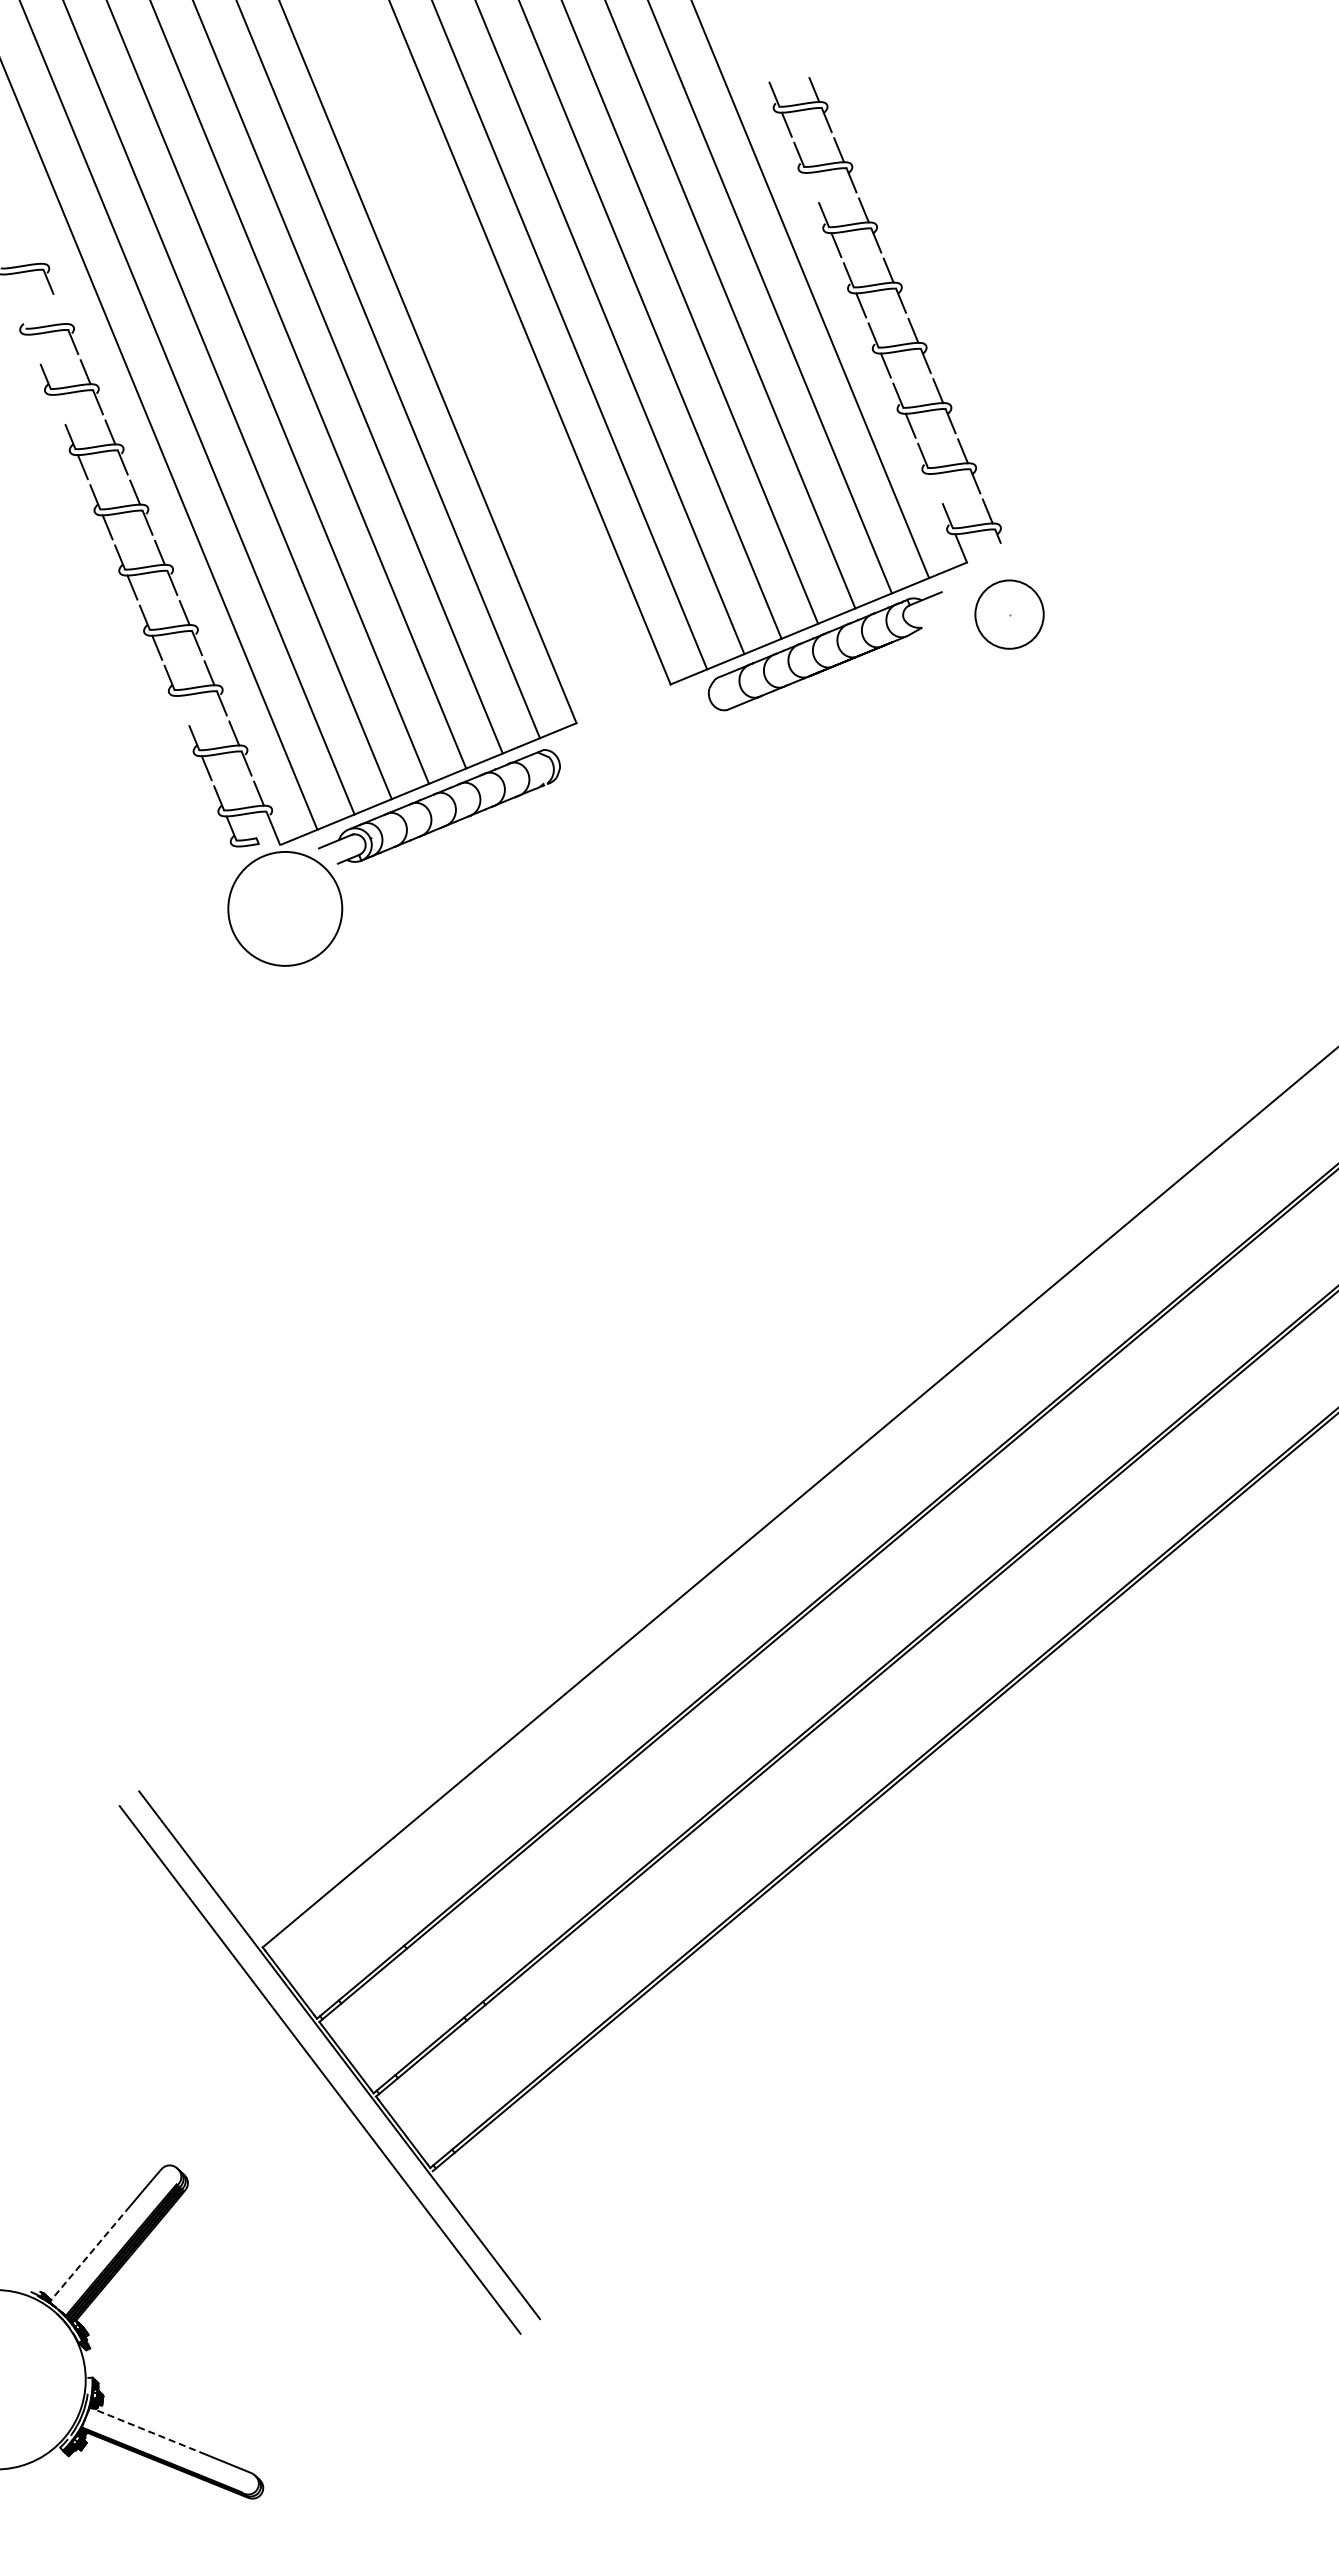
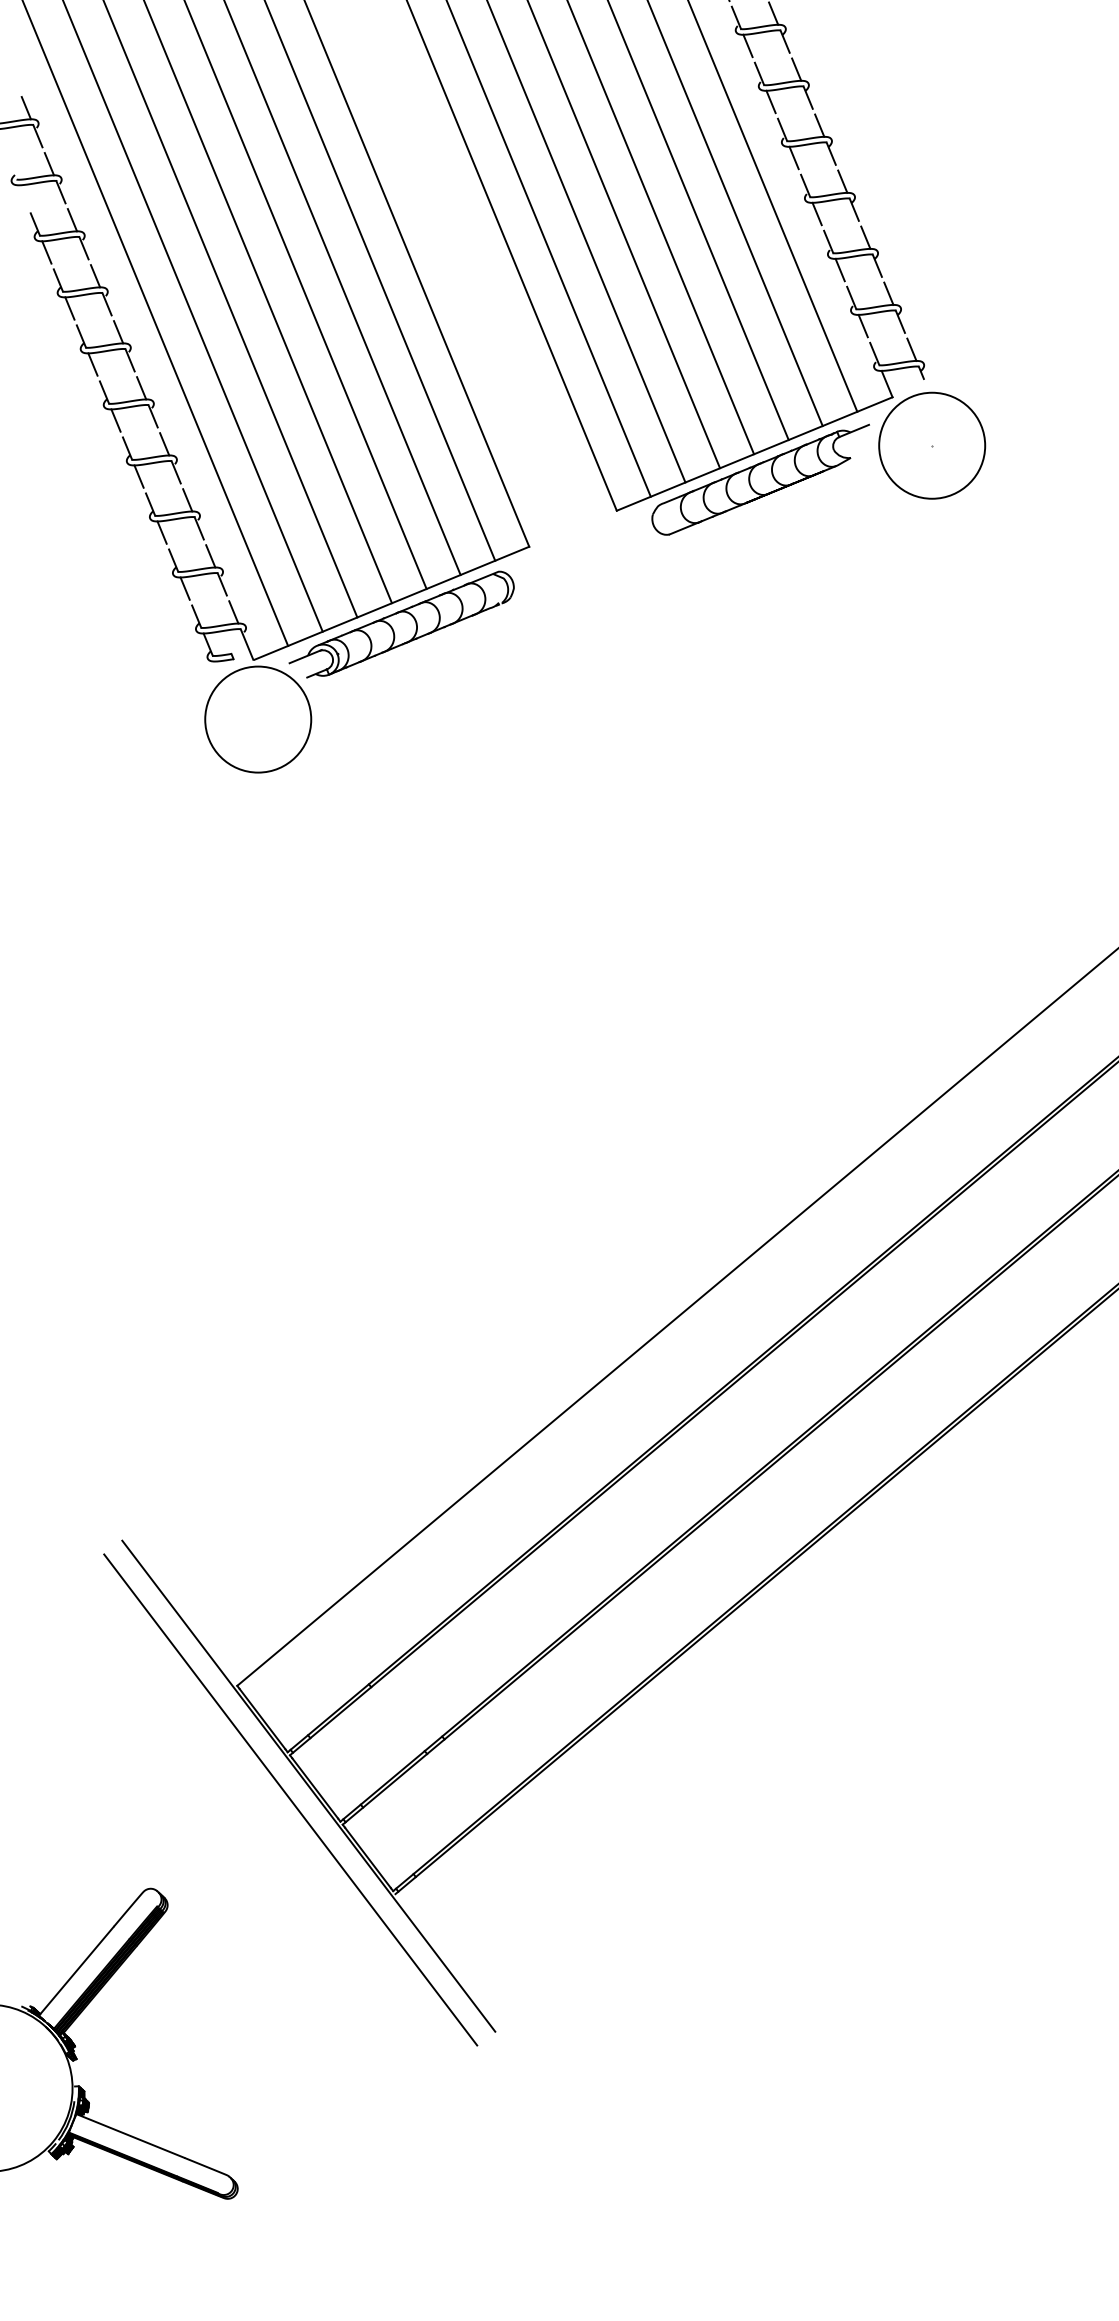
line: (811, 184) -> (747, 45), added
line: (36, 251) -> (26, 107), added
line: (60, 312) -> (49, 164), added
line: (58, 406) -> (47, 252), added
line: (935, 485) -> (863, 325), added
circle: (1009, 614) -> (932, 445), size x1.67
line: (181, 707) -> (161, 532), added
line: (89, 2254) -> (76, 1971), dashed -> solid
line: (147, 2431) -> (130, 2136), dashed -> solid

